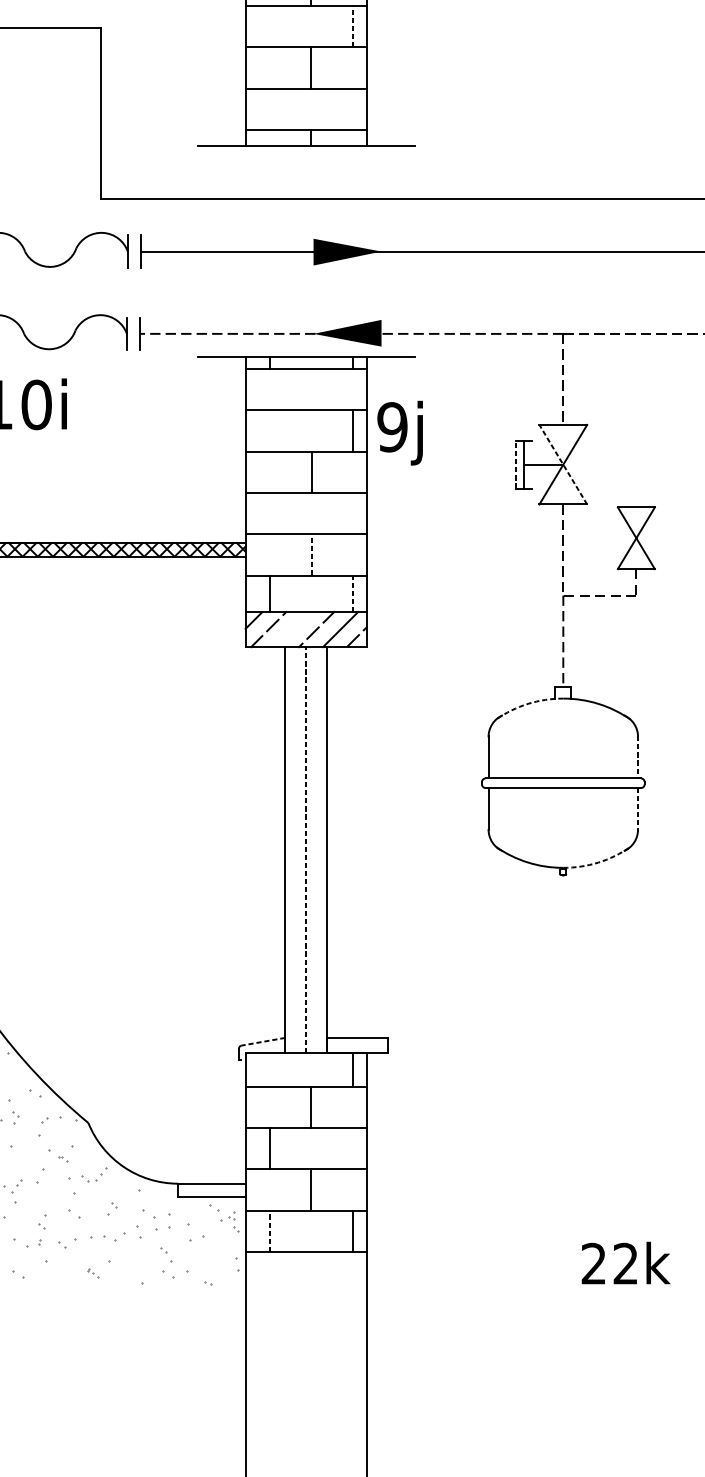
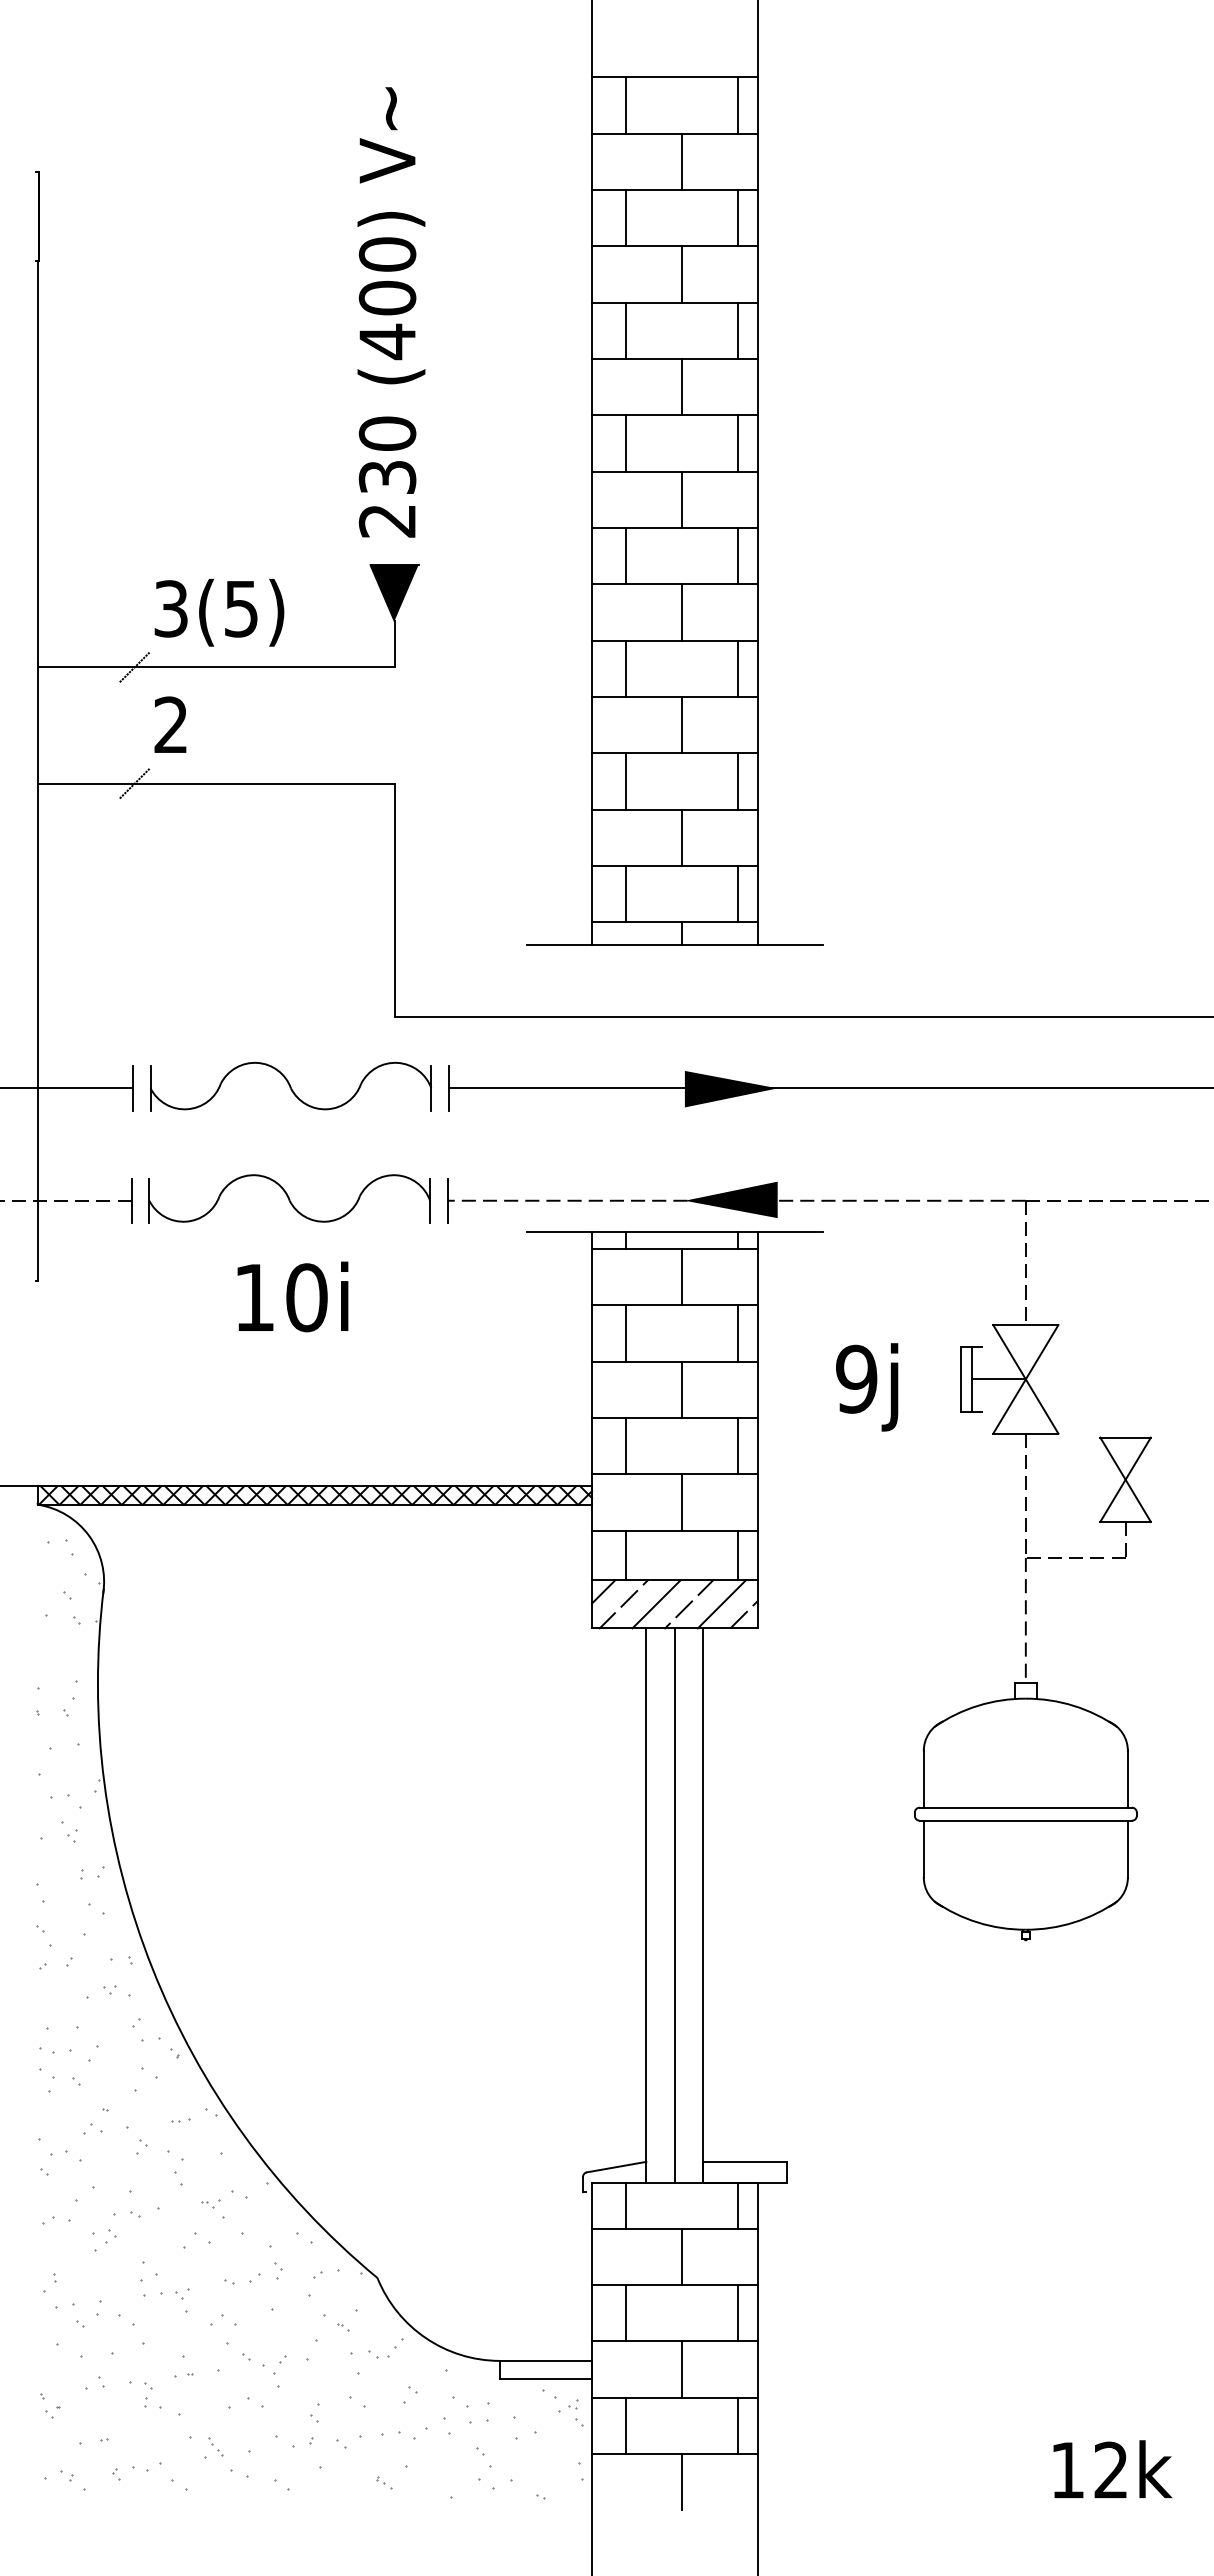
line: (270, 26) -> (625, 781), added
line: (352, 26) -> (738, 780), dashed -> solid
line: (270, 108) -> (625, 893), added
line: (352, 108) -> (738, 893), added
line: (311, 389) -> (682, 1276), added
line: (270, 431) -> (625, 1333), added
text: (400, 433) -> (867, 1387), moved
line: (515, 464) -> (960, 1379), dashed -> solid
line: (563, 464) -> (1025, 1378), dashed -> solid
line: (270, 513) -> (625, 1445), added
line: (352, 513) -> (738, 1445), added
line: (311, 554) -> (682, 1502), dashed -> solid
line: (352, 593) -> (738, 1555), dashed -> solid
line: (292, 629) -> (656, 1604), added
arc: (527, 703) -> (977, 1705), dashed -> solid
line: (637, 757) -> (1127, 1778), dashed -> solid
line: (637, 809) -> (1127, 1849), dashed -> solid
line: (305, 850) -> (674, 1905), dashed -> solid
arc: (598, 862) -> (1073, 1922), dashed -> solid
line: (263, 1042) -> (616, 2167), dashed -> solid
line: (270, 1069) -> (625, 2205), added
line: (352, 1148) -> (738, 2312), added
line: (270, 1231) -> (625, 2425), dashed -> solid
text: (593, 1263) -> (1067, 2469), 22k -> 12k
line: (311, 1272) -> (681, 2481), added

